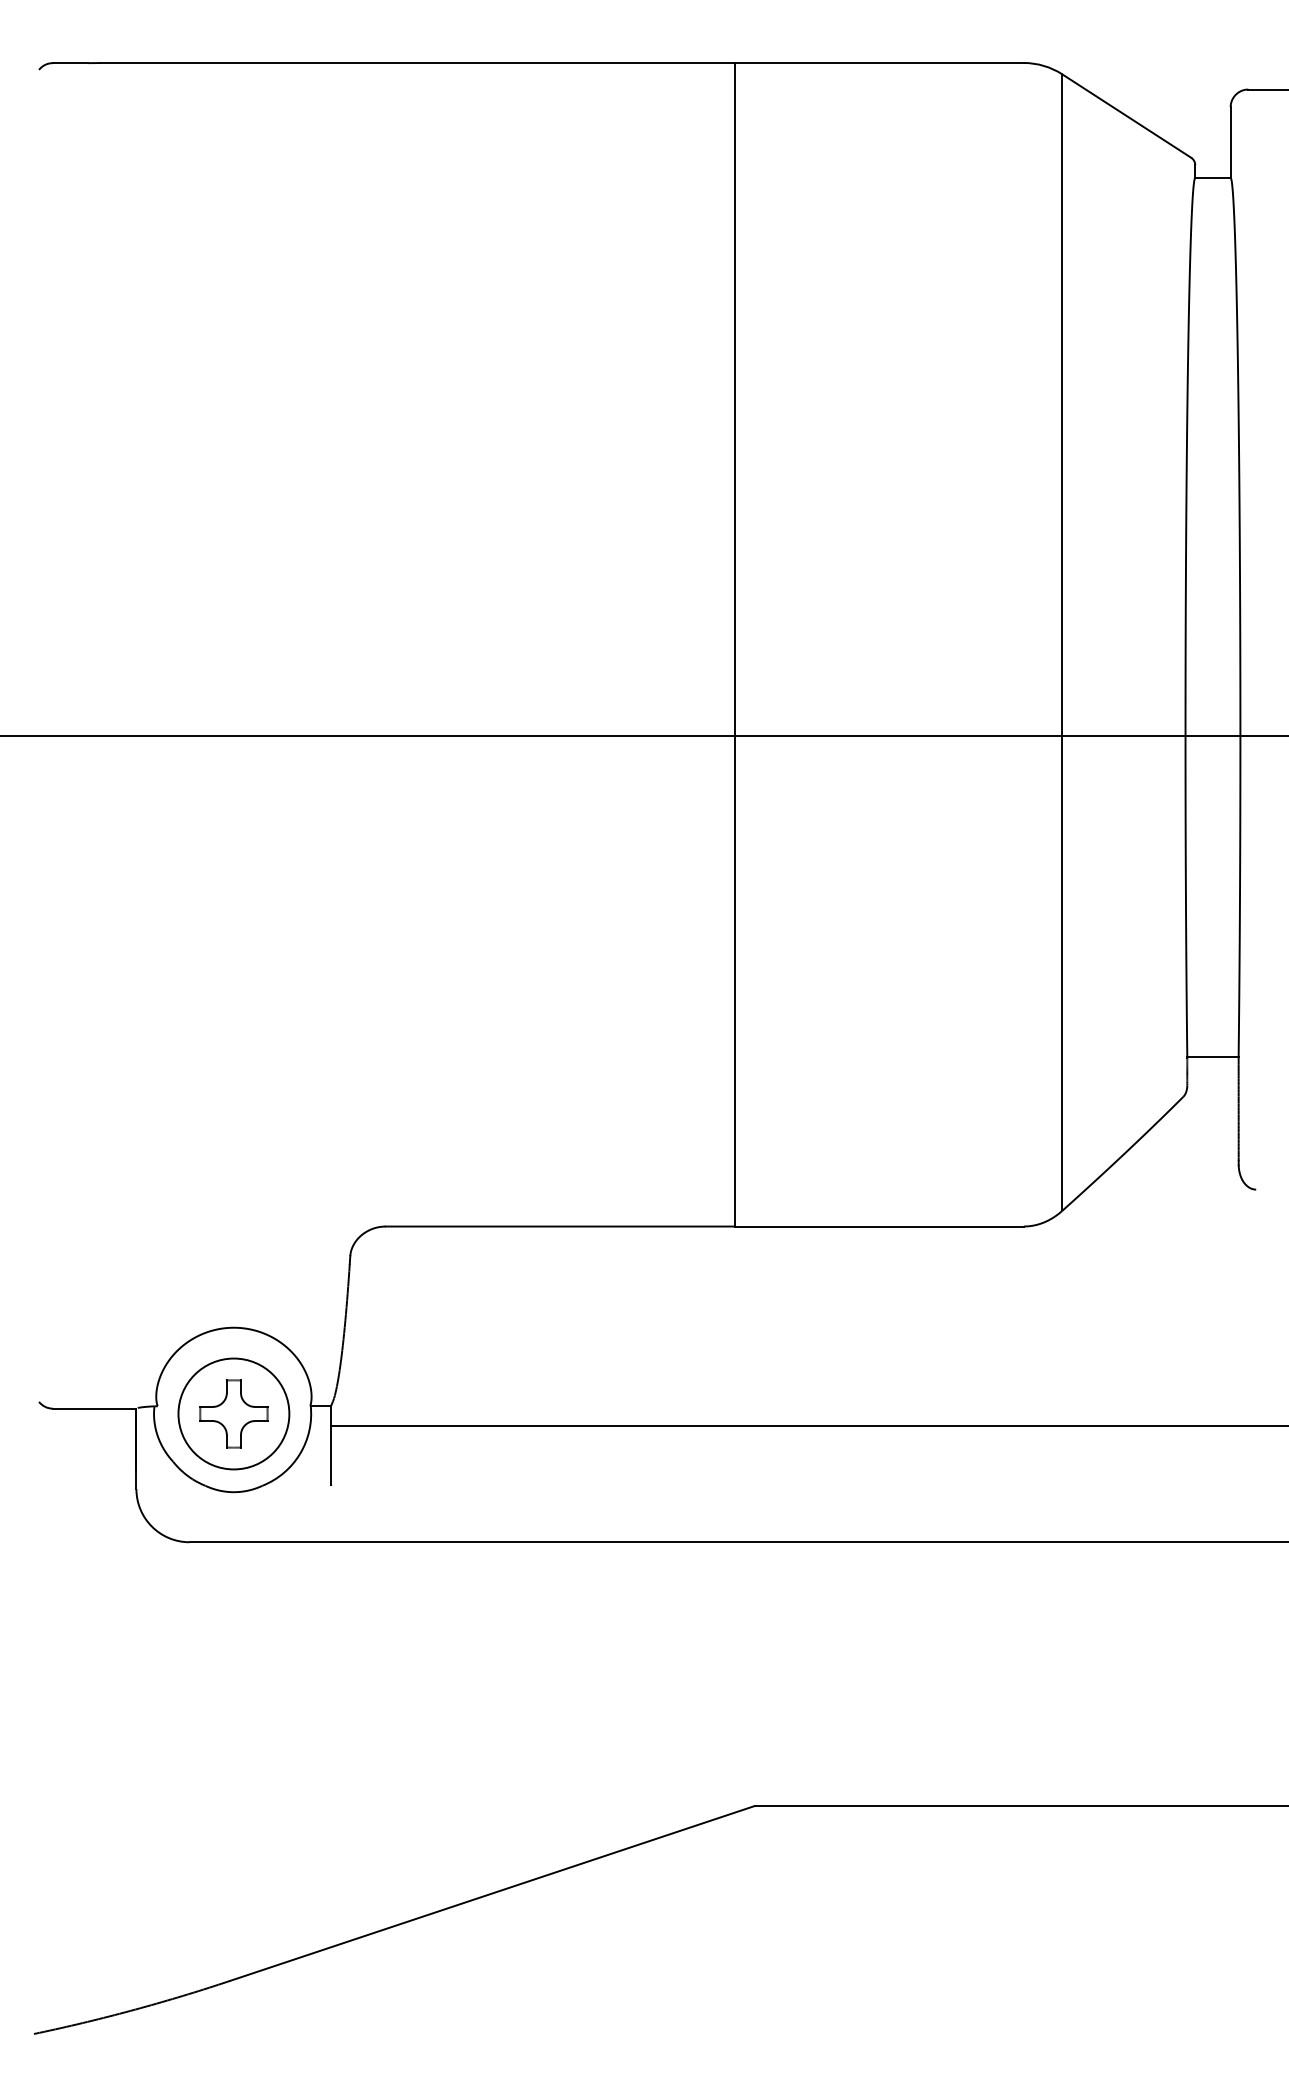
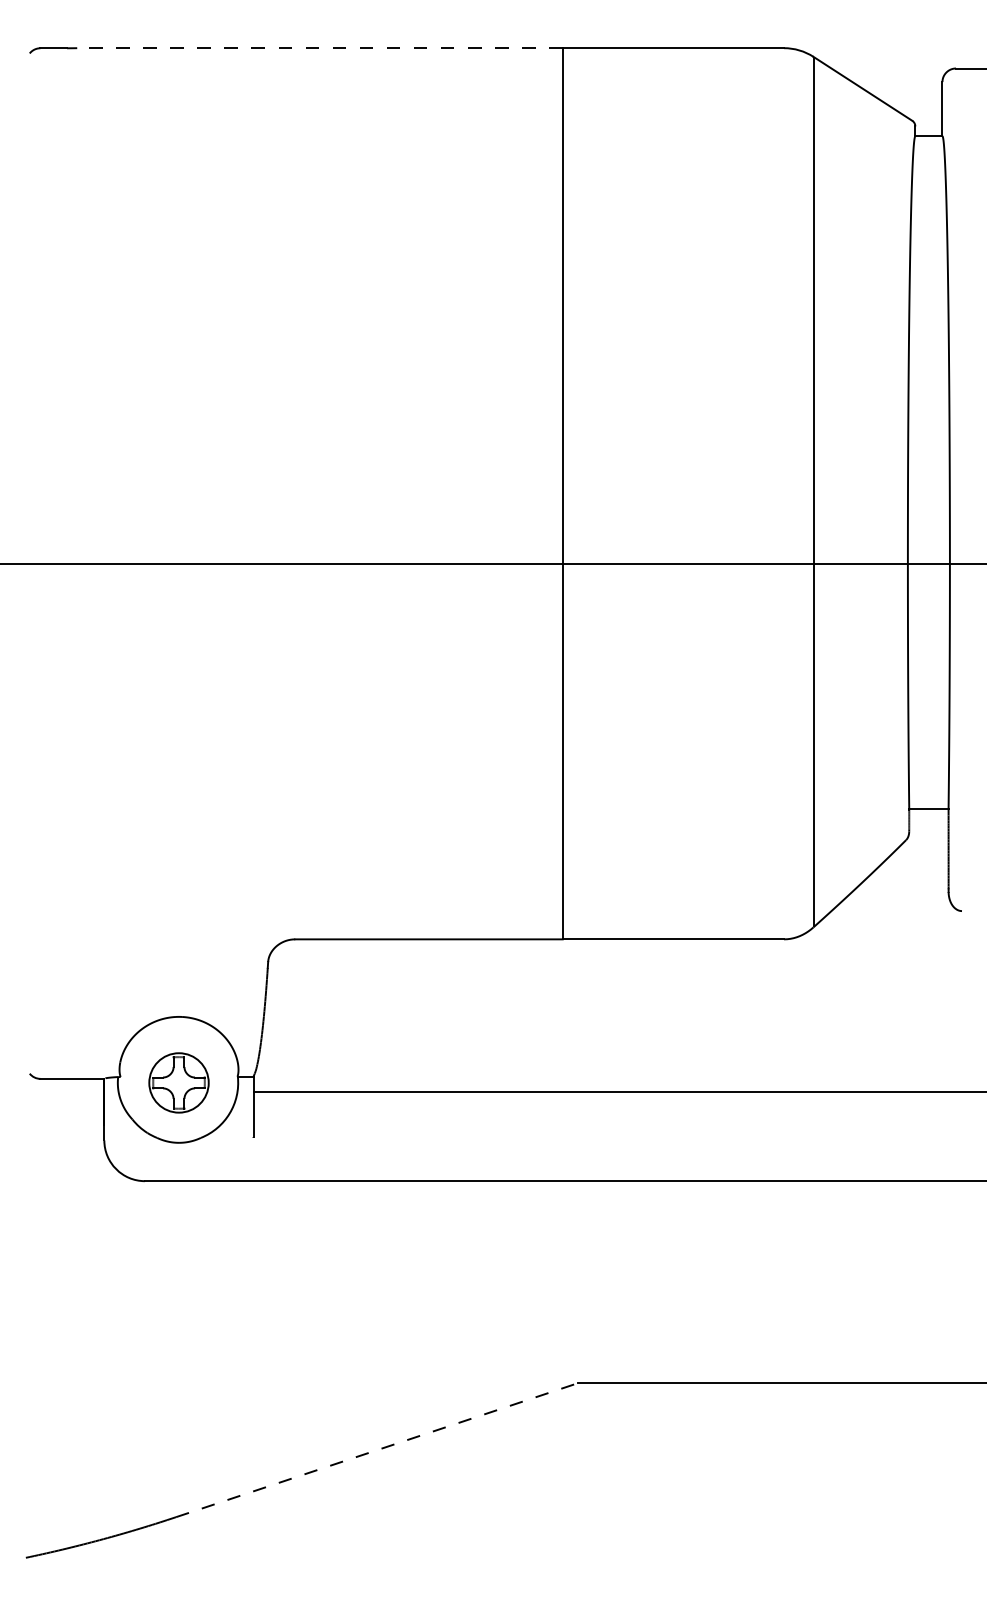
line: (417, 63) -> (319, 48), solid -> dashed
circle: (233, 1413) -> (178, 1082), size x0.7
line: (491, 1893) -> (376, 1450), solid -> dashed

